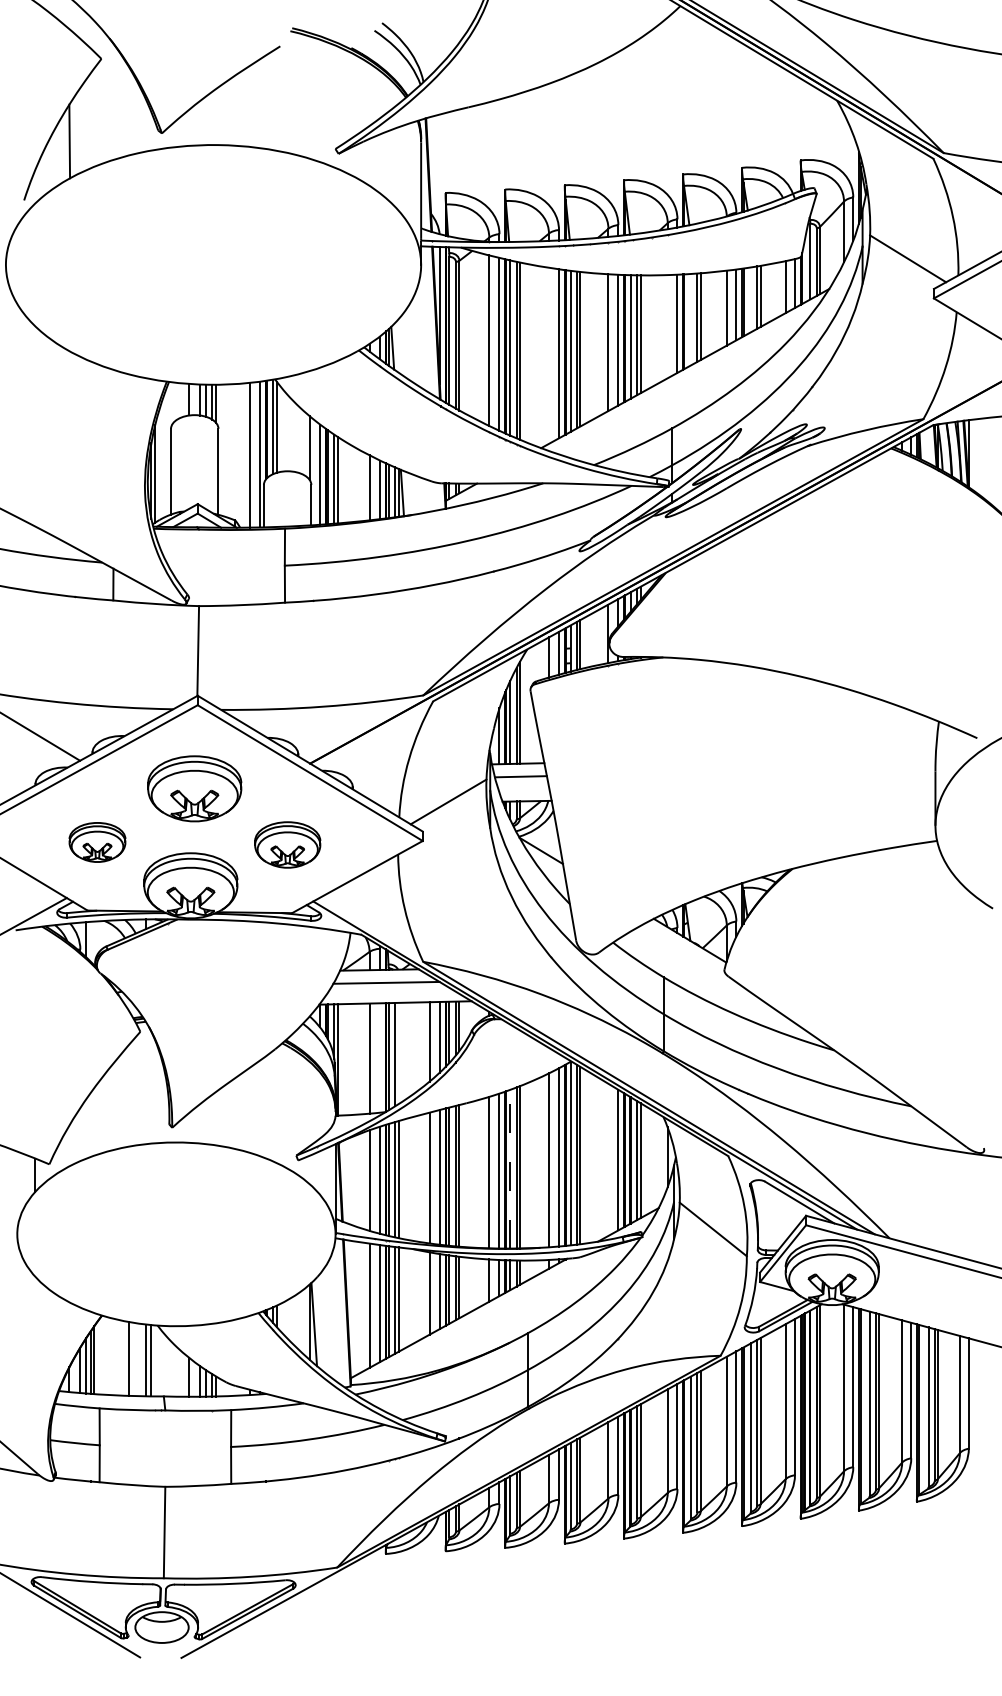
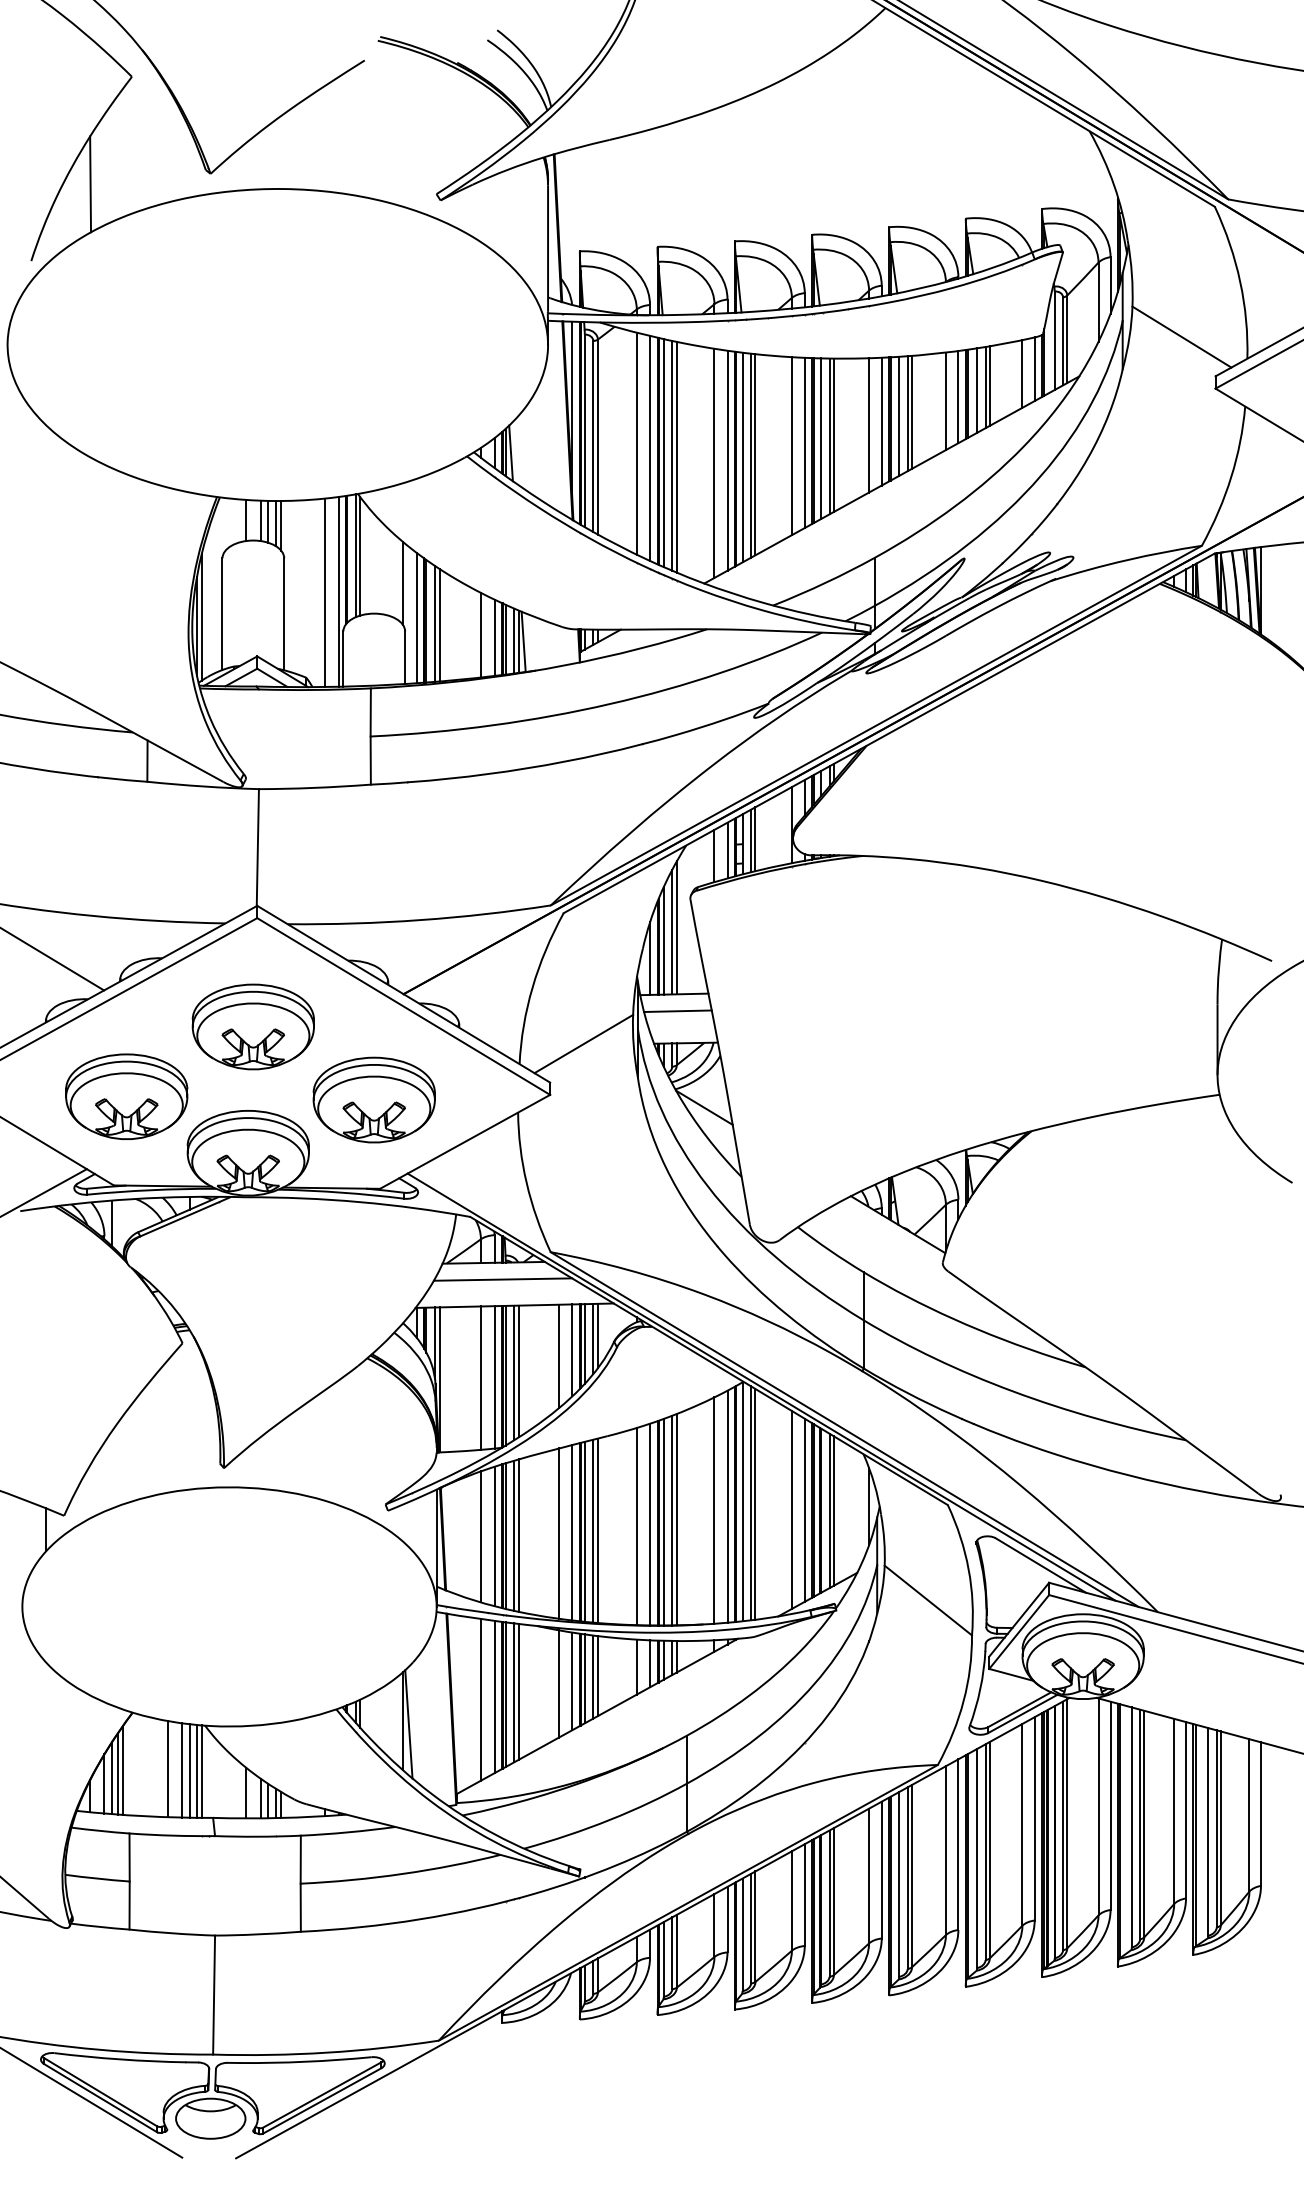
line: (750, 299) -> (976, 390), added
line: (690, 319) -> (898, 416), added
line: (667, 326) -> (868, 425), added
line: (548, 355) -> (713, 462), added
part: (97, 842) -> (126, 1096), size x1.67
part: (287, 844) -> (374, 1099), size x1.43
line: (398, 1053) -> (518, 1371), added
line: (380, 1057) -> (495, 1376), added
line: (608, 1159) -> (791, 1509), added
line: (510, 1168) -> (664, 1521), dashed -> solid
line: (140, 1359) -> (182, 1769), added
line: (155, 1360) -> (202, 1771), added

